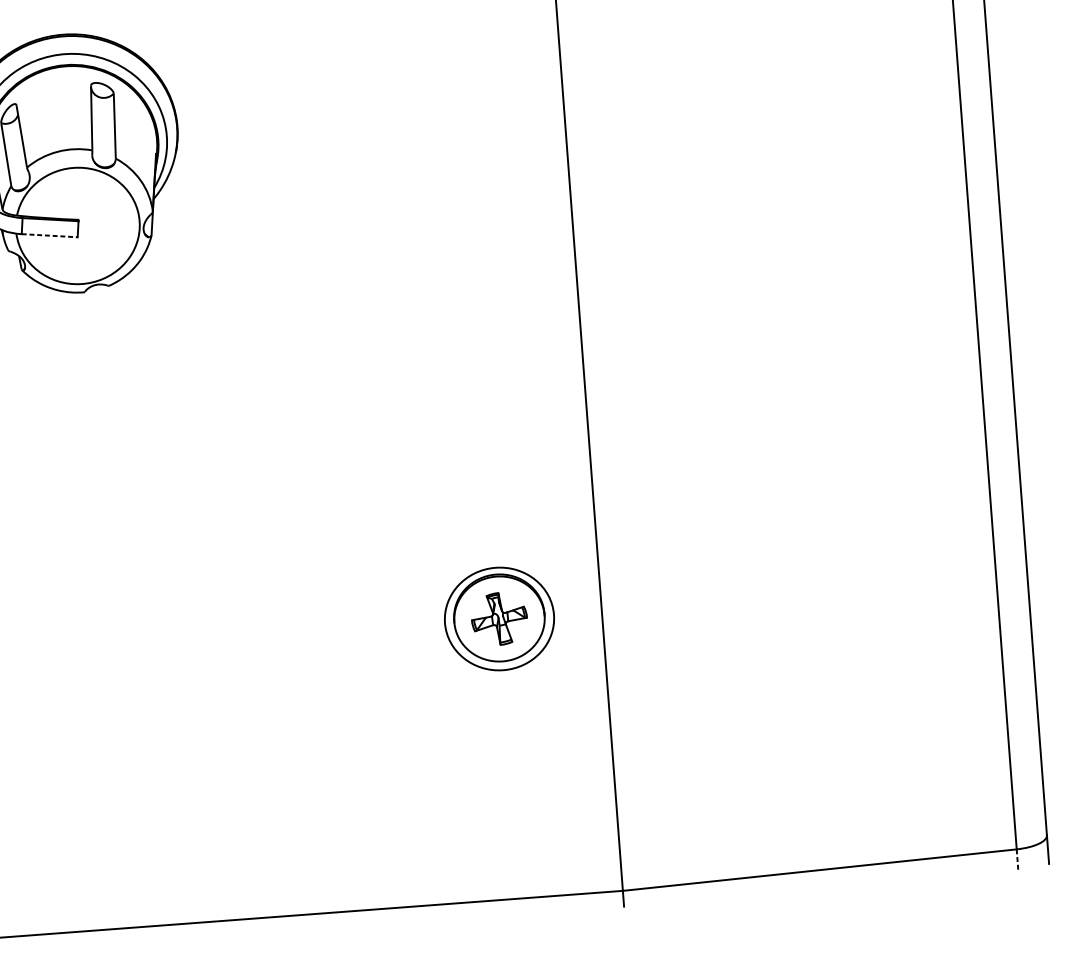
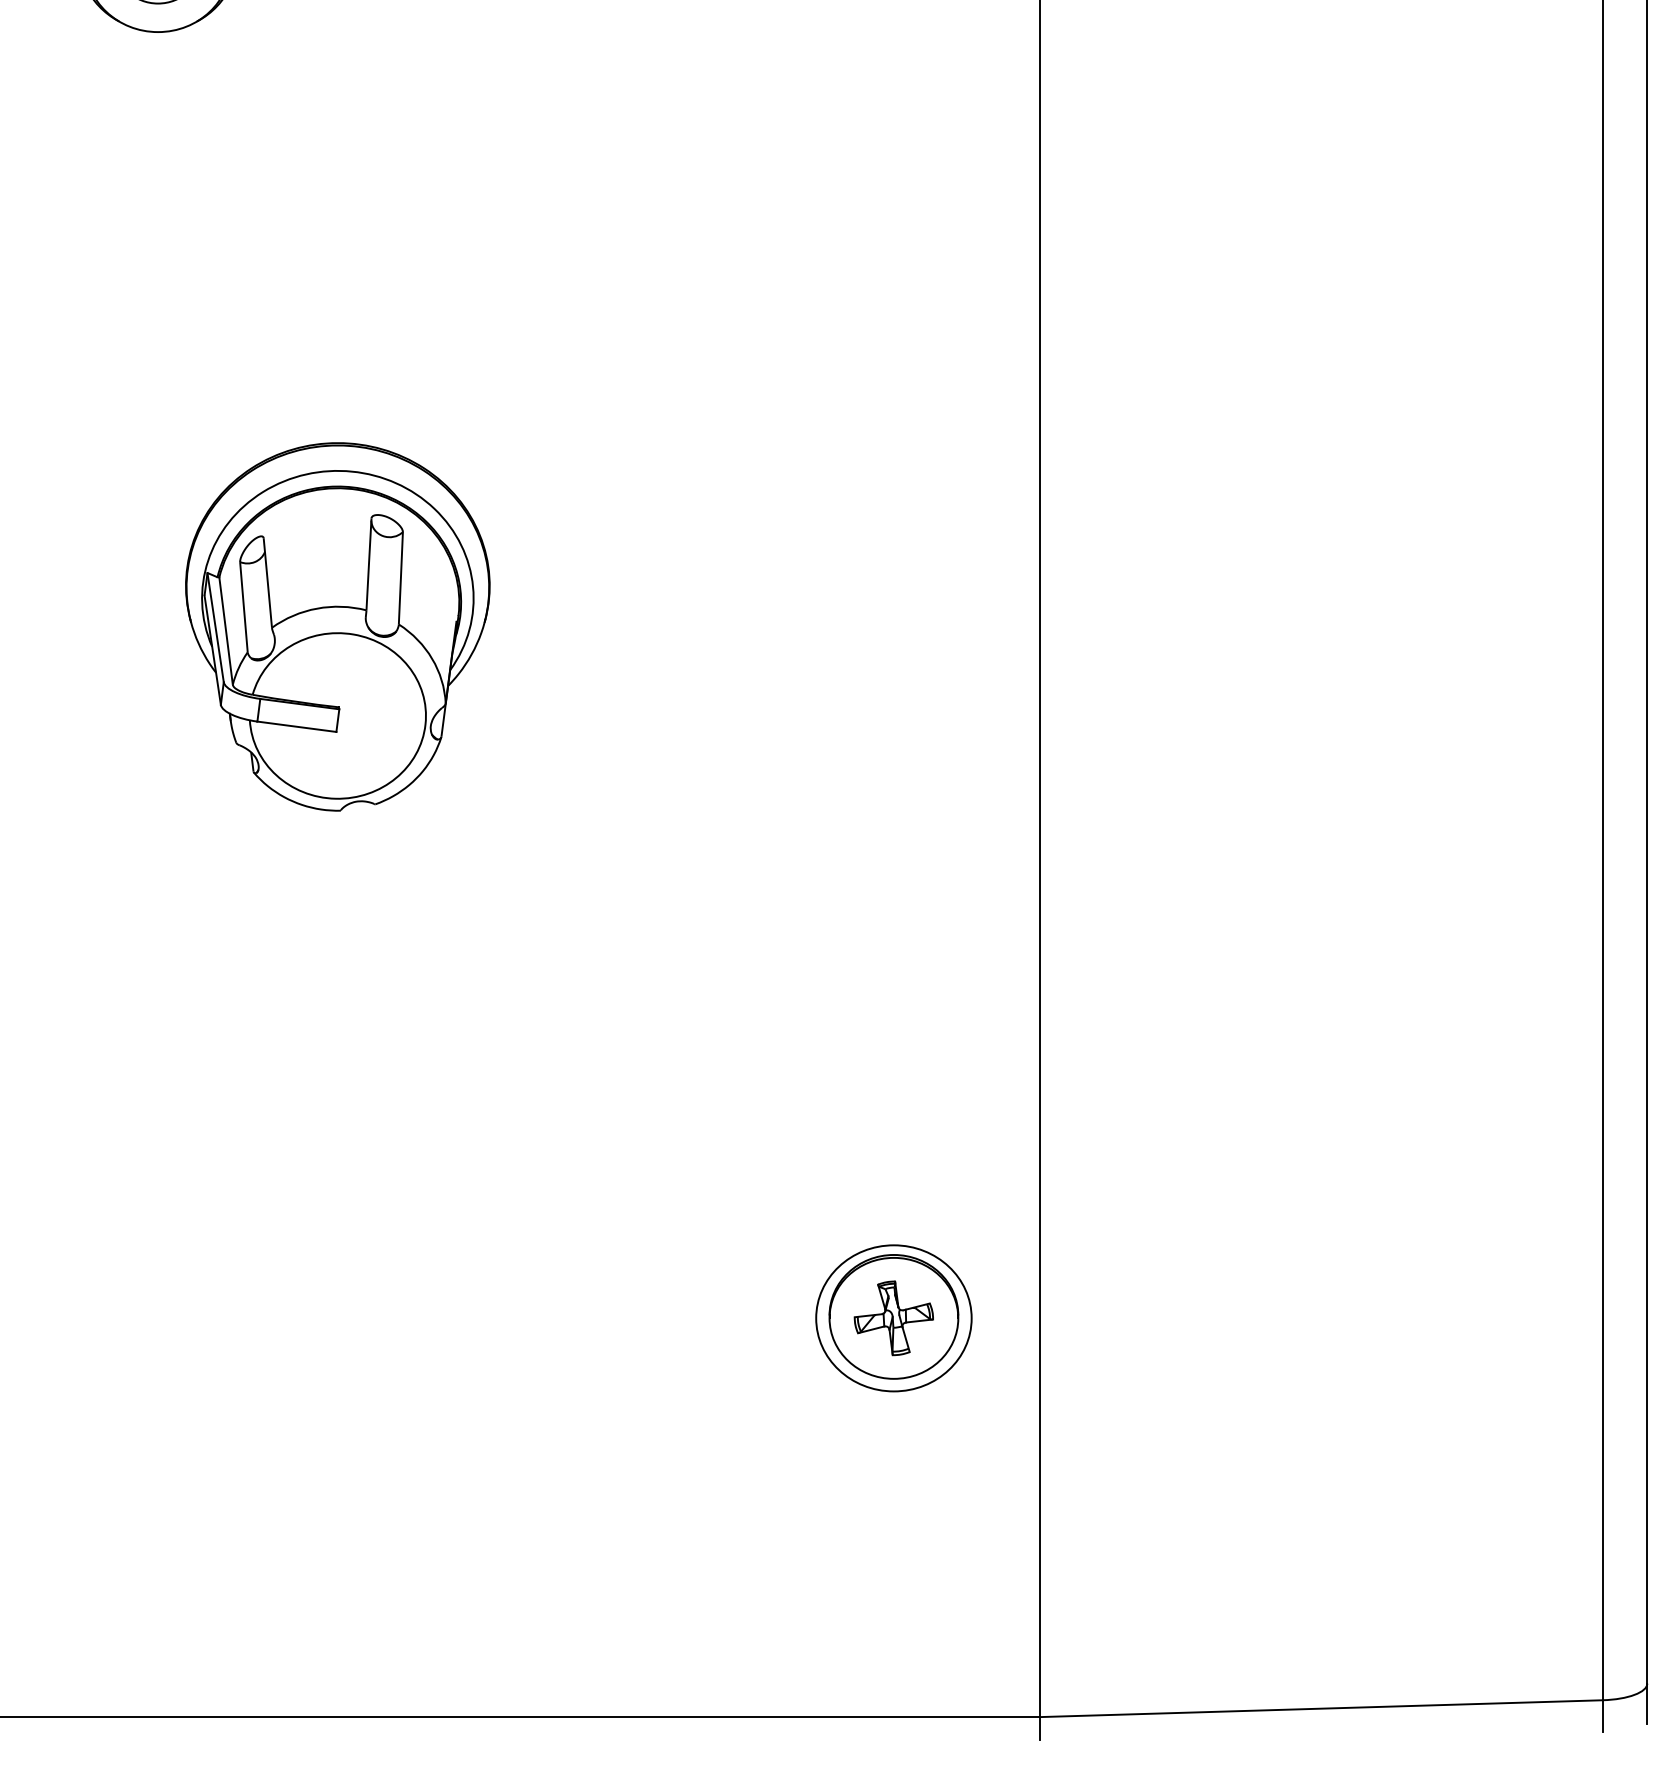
line: (49, 235) -> (296, 726), dashed -> solid
line: (1017, 860) -> (1602, 1716), dashed -> solid

